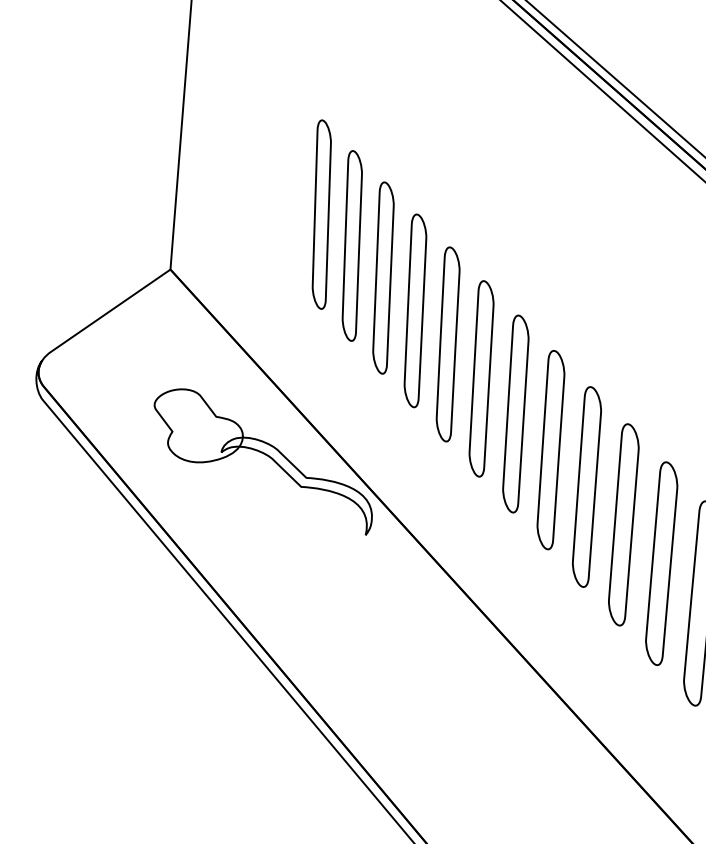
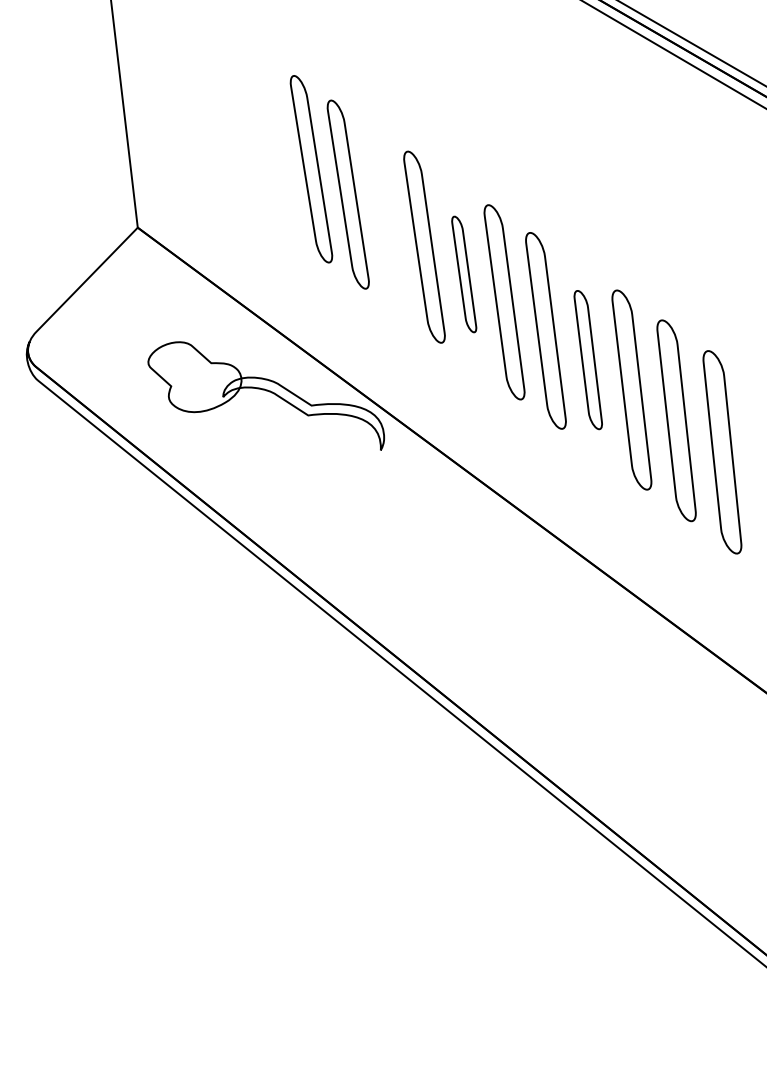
part: (321, 214) -> (275, 144), removed
part: (414, 310) -> (385, 220), removed
part: (481, 378) -> (464, 274), size x0.6
part: (586, 486) -> (587, 359), size x0.7

